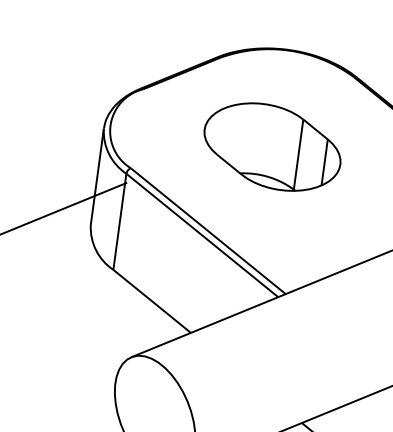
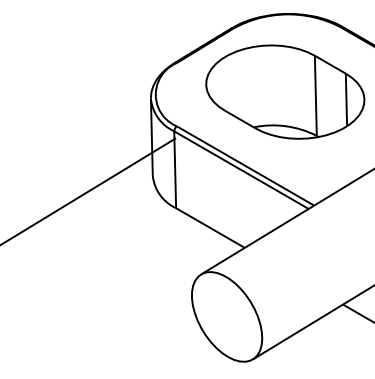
part: (272, 146) -> (285, 91), size x1.43

